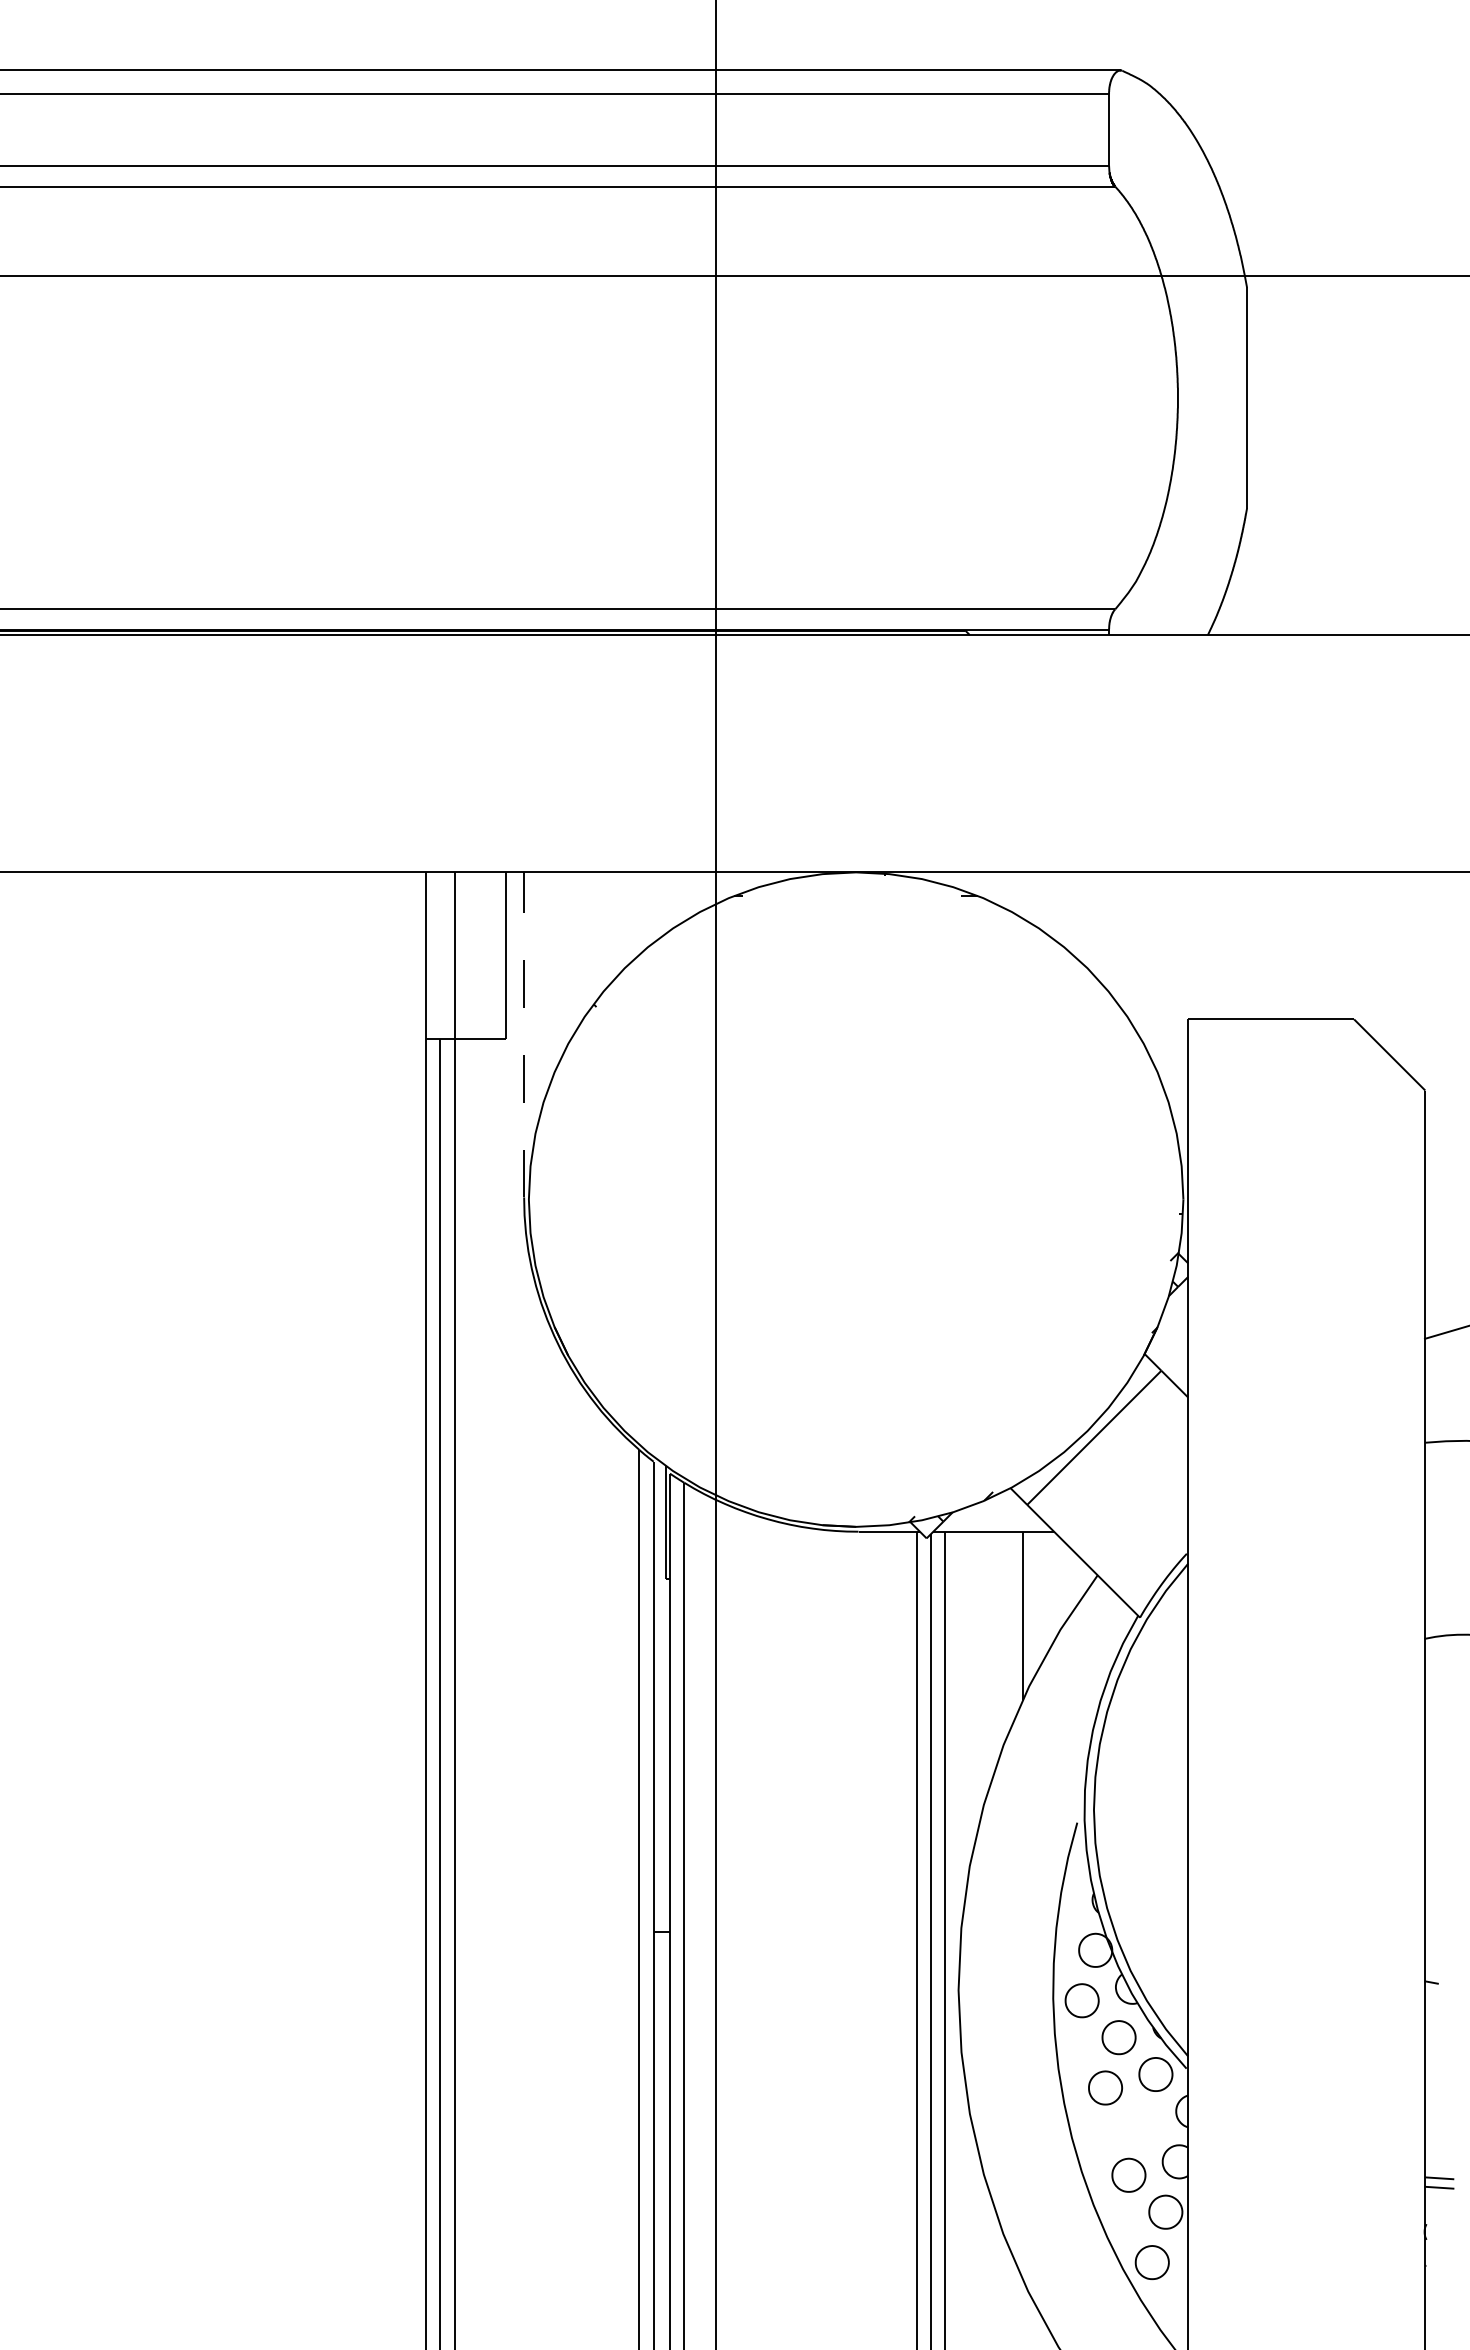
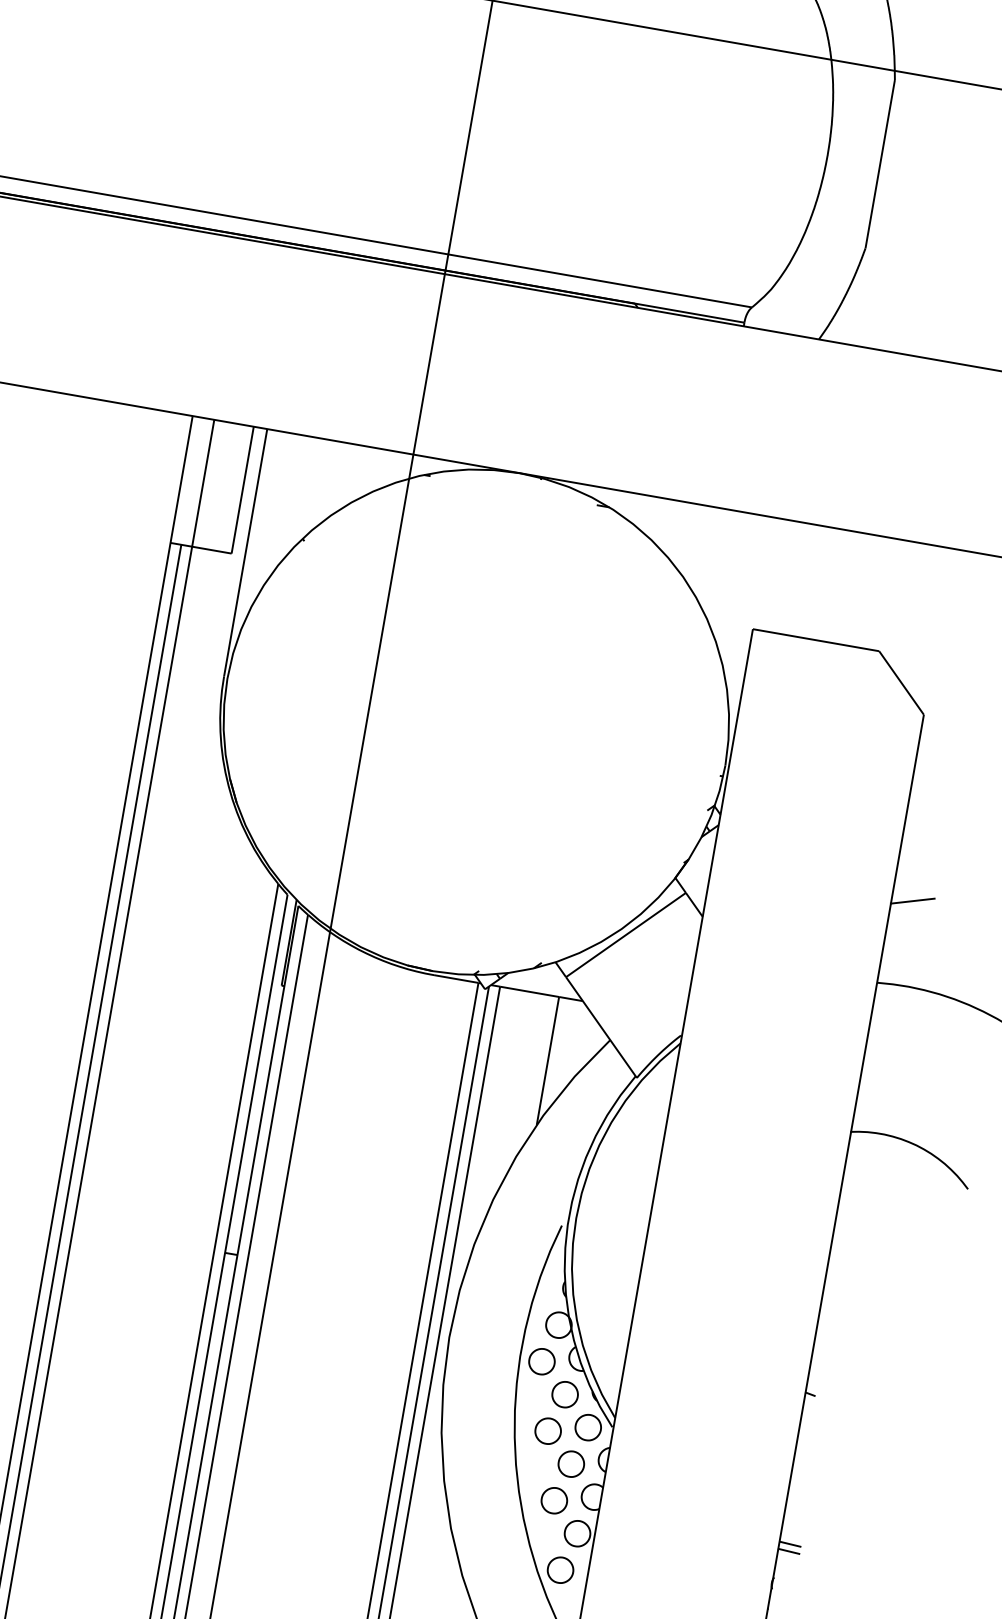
line: (524, 1034) -> (246, 552), dashed -> solid
part: (1142, 2124) -> (571, 1463), added

